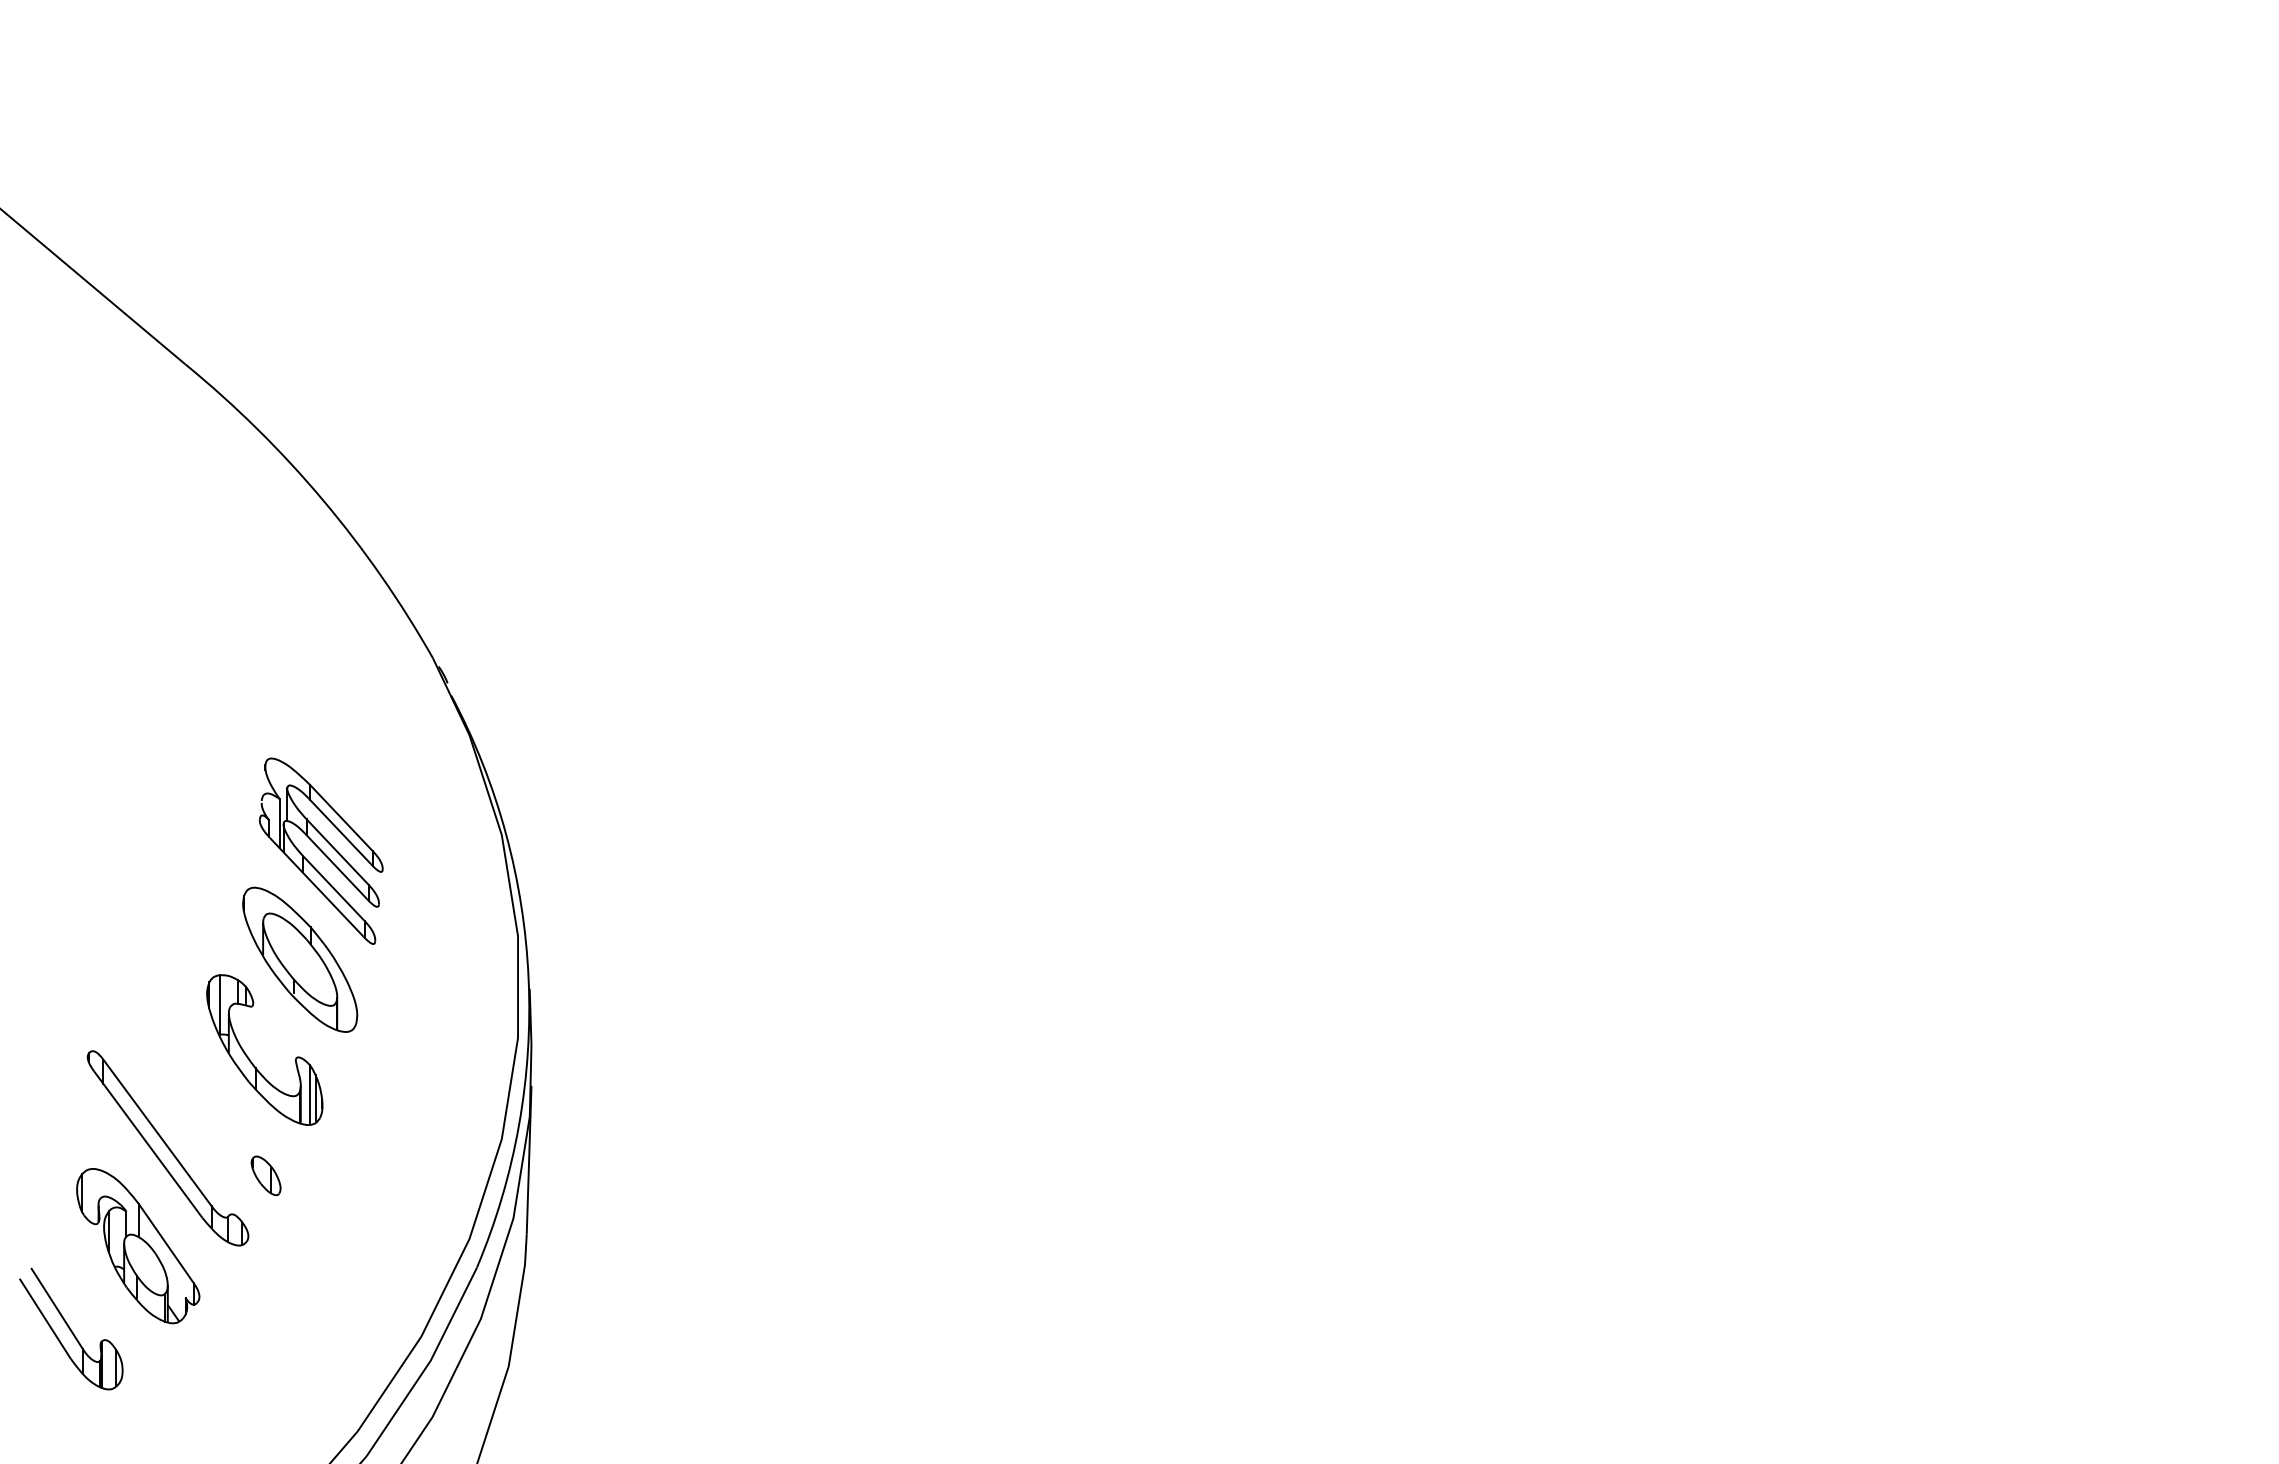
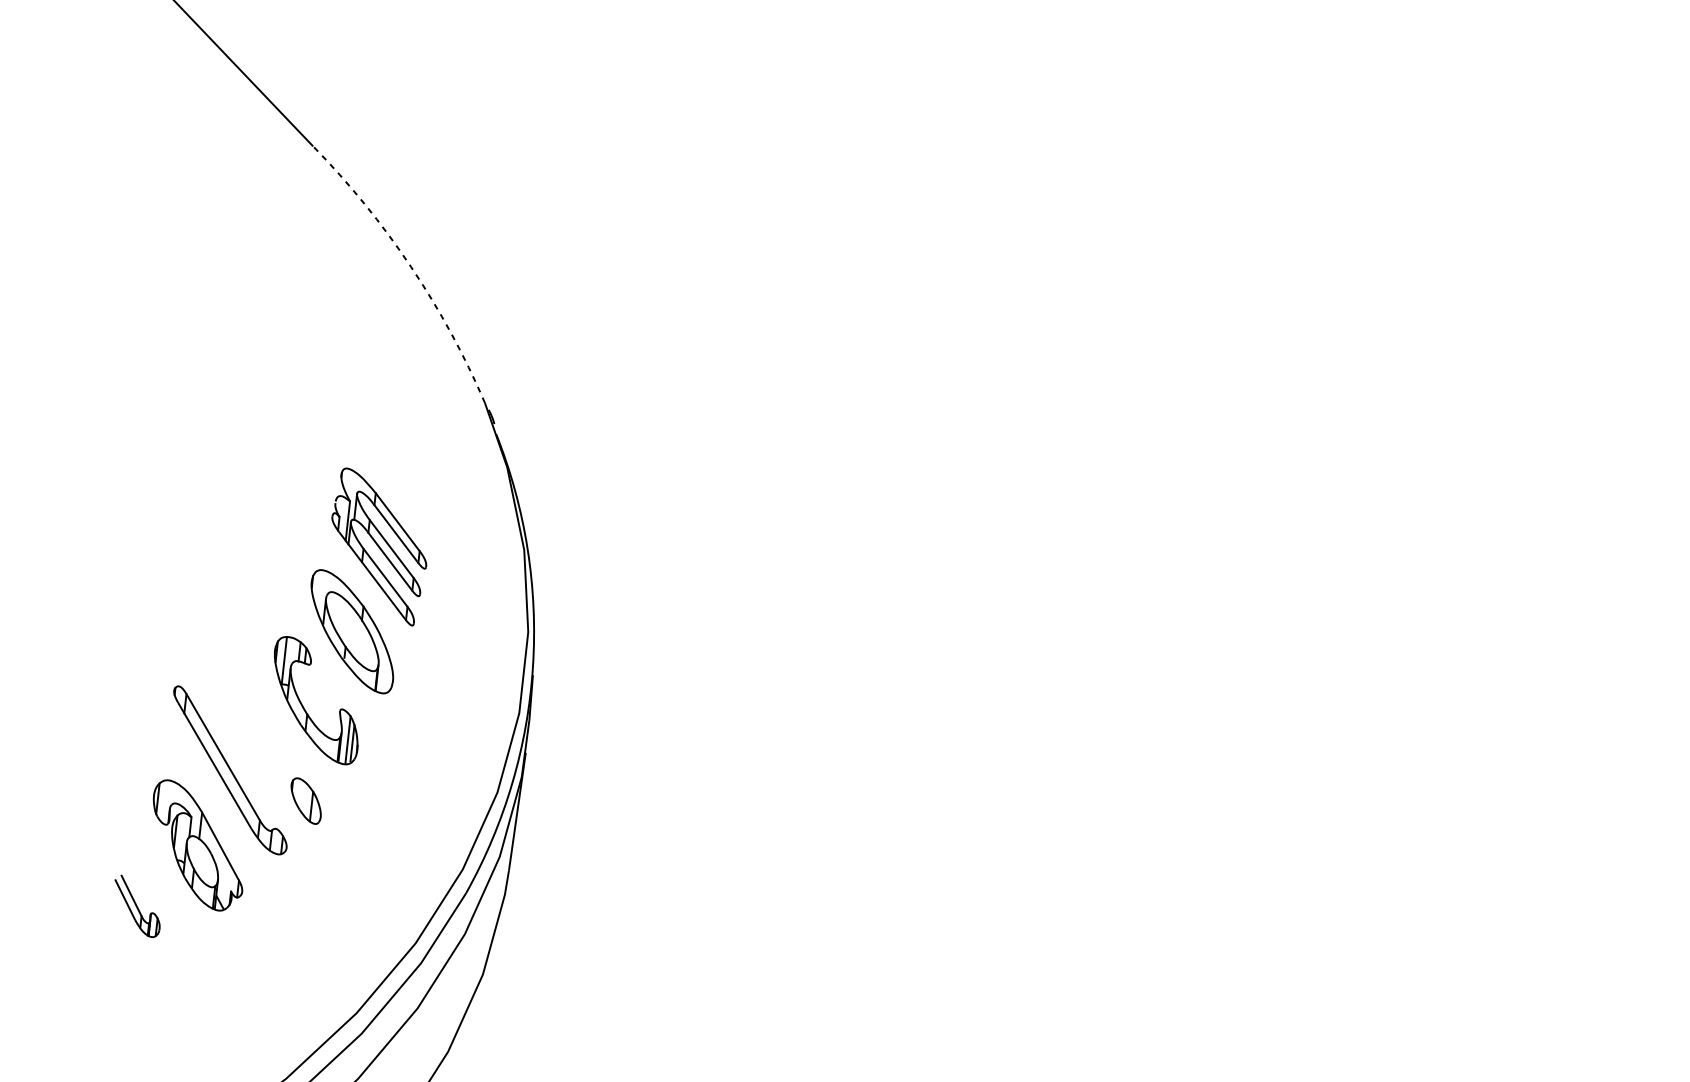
arc: (322, 499) -> (410, 266), solid -> dashed
part: (265, 1175) -> (305, 800), size x1.4
part: (71, 1328) -> (137, 905), size x0.6

